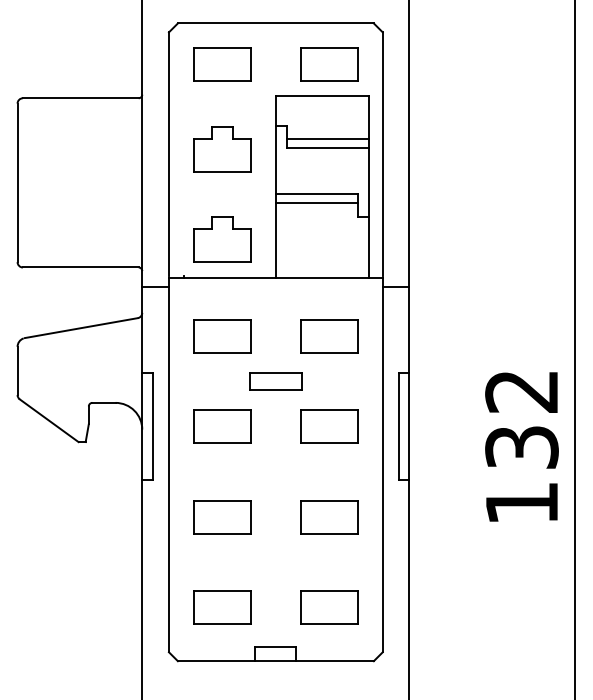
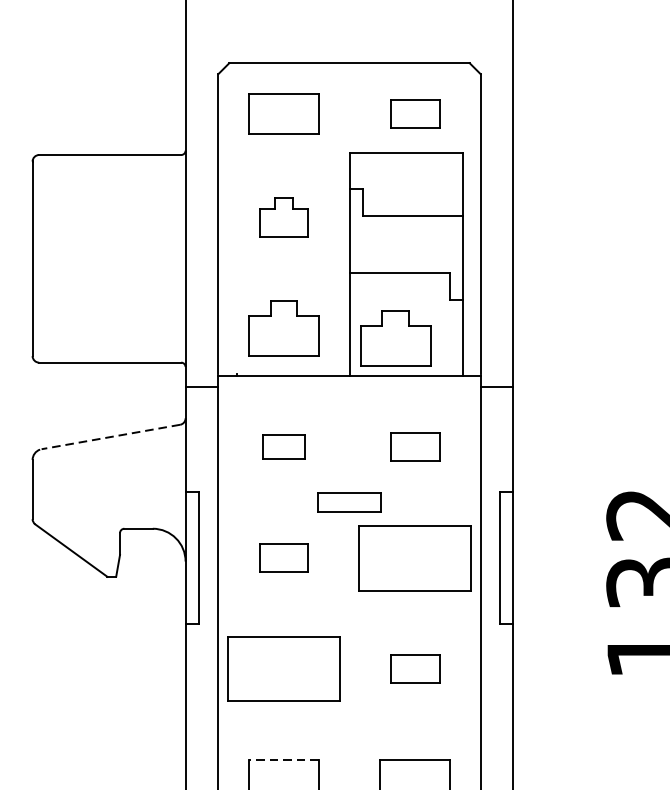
part: (329, 64) -> (415, 113), size x0.7
line: (327, 139) -> (412, 205), removed
part: (222, 149) -> (284, 217), size x0.7
line: (316, 203) -> (399, 284), removed
part: (313, 247) -> (395, 338), added
line: (80, 328) -> (109, 437), solid -> dashed
part: (222, 336) -> (284, 447), size x0.6
part: (329, 336) -> (415, 447), size x0.7
part: (222, 426) -> (284, 557), size x0.7
part: (329, 426) -> (415, 557), size x1.6
part: (222, 517) -> (284, 669), size x1.6
part: (329, 517) -> (415, 669), size x0.7
line: (222, 591) -> (284, 760), solid -> dashed

